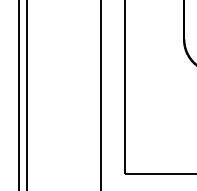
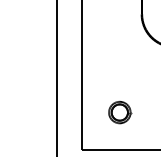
part: (162, 136) -> (119, 112), added

